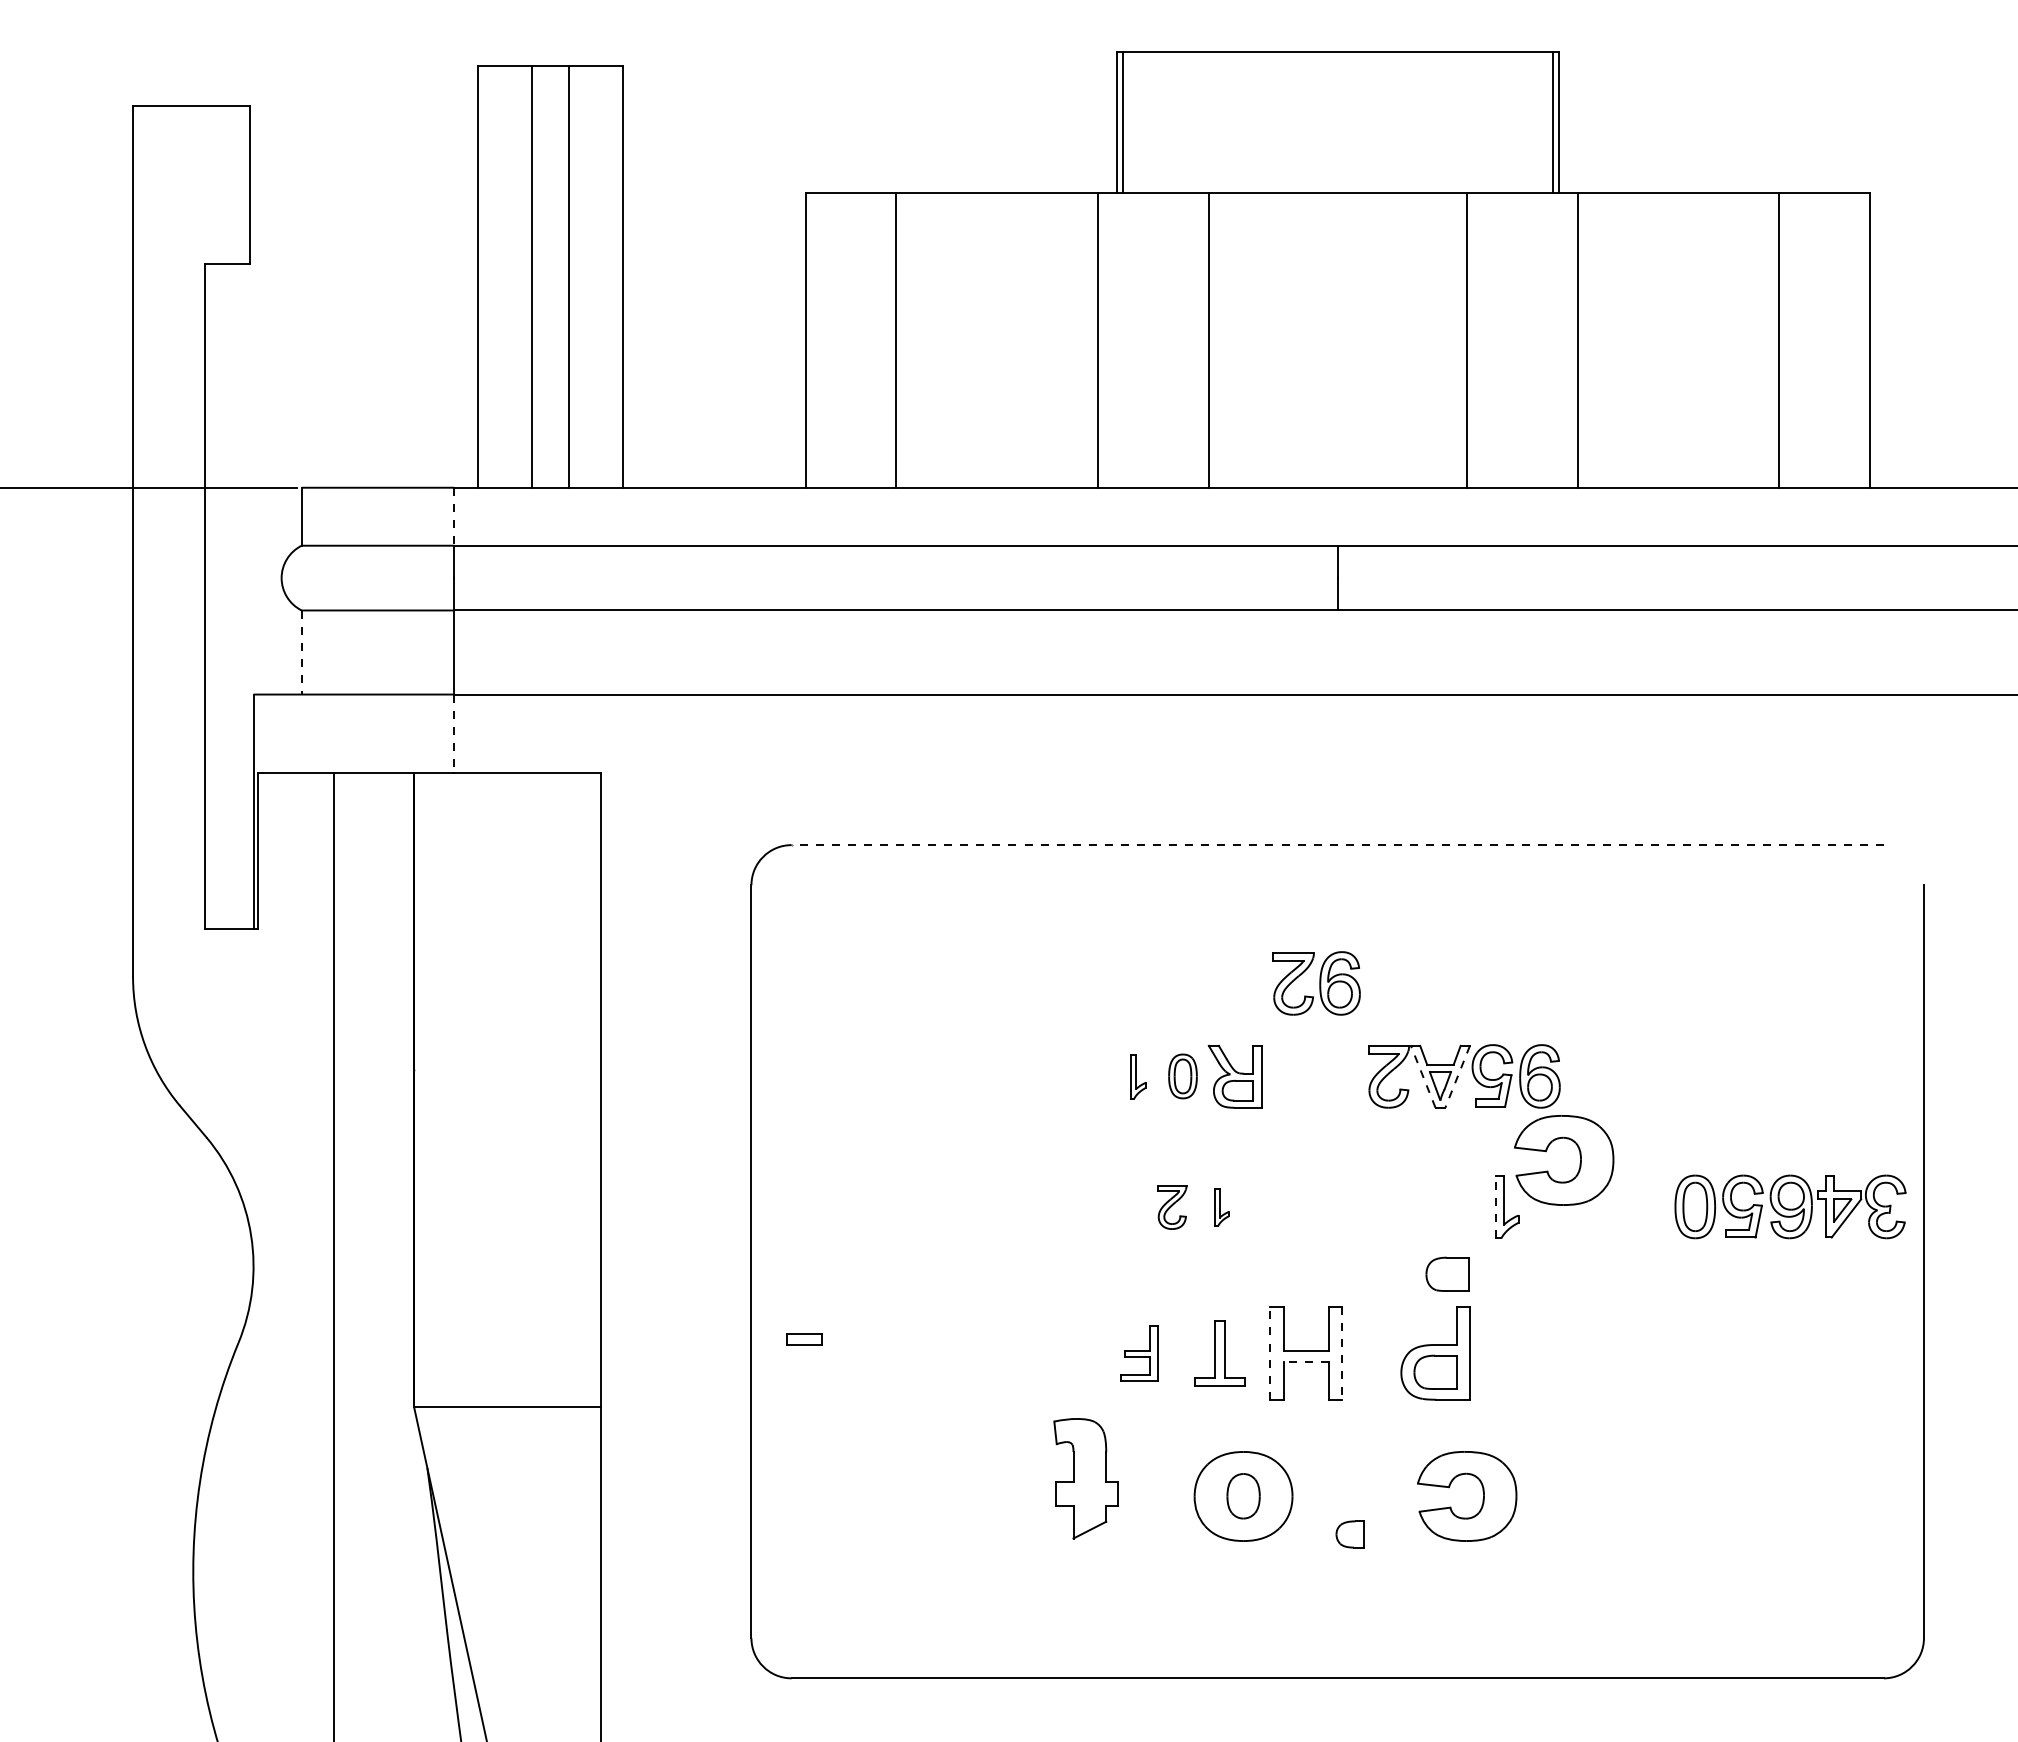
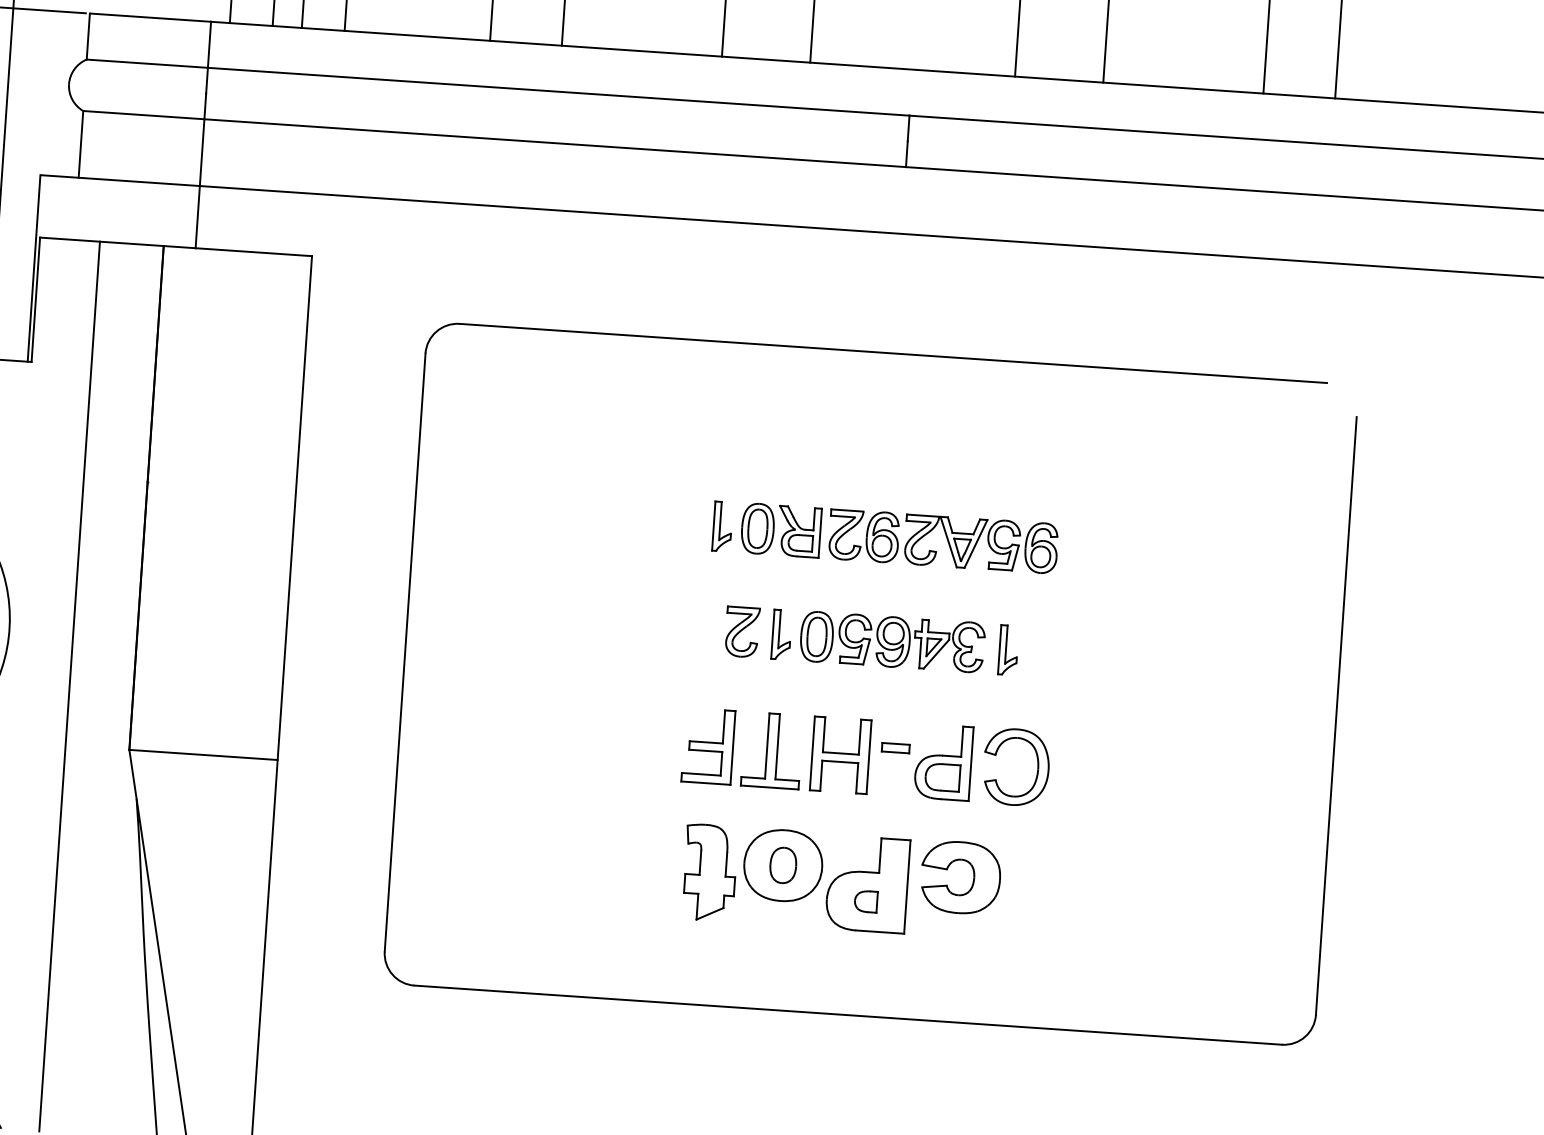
line: (454, 516) -> (209, 44), dashed -> solid
line: (301, 653) -> (80, 145), dashed -> solid
line: (454, 734) -> (197, 217), dashed -> solid
line: (1337, 845) -> (893, 353), dashed -> solid
part: (1316, 983) -> (863, 536), moved
part: (1138, 1076) -> (722, 526), size x1.43
part: (1182, 1076) -> (757, 528), size x1.43
line: (1423, 1076) -> (948, 541), dashed -> solid
line: (1457, 1077) -> (975, 544), dashed -> solid
part: (1579, 1163) -> (1068, 619), removed
part: (1221, 1206) -> (781, 634), size x1.67
part: (1790, 1206) -> (892, 641), moved
part: (1172, 1207) -> (742, 632), size x1.43
line: (1496, 1207) -> (999, 649), dashed -> solid
part: (1447, 1273) -> (957, 699), removed
part: (804, 1339) -> (895, 748), moved
part: (1553, 1351) -> (1037, 767), added
line: (1270, 1352) -> (812, 752), dashed -> solid
part: (1139, 1353) -> (708, 746), size x1.67
part: (1219, 1353) -> (771, 750), size x1.43
line: (1341, 1353) -> (868, 757), dashed -> solid
line: (1306, 1361) -> (840, 761), dashed -> solid
part: (1085, 1478) -> (709, 872), moved
part: (1350, 1512) -> (867, 884), added

